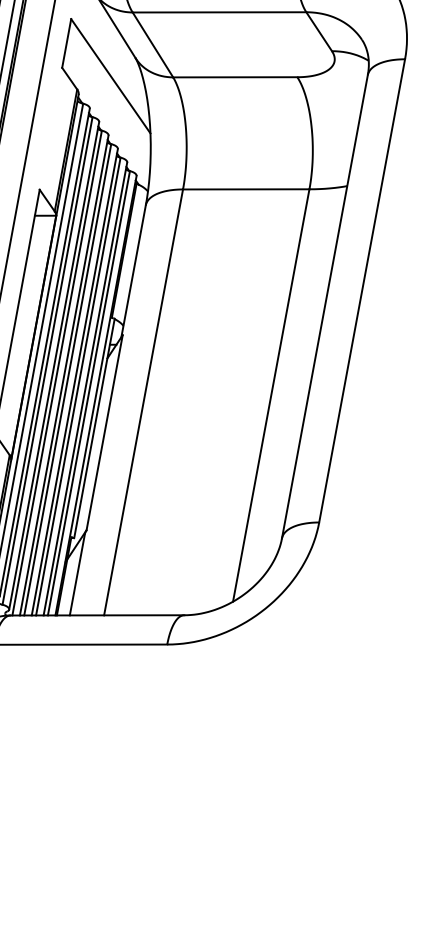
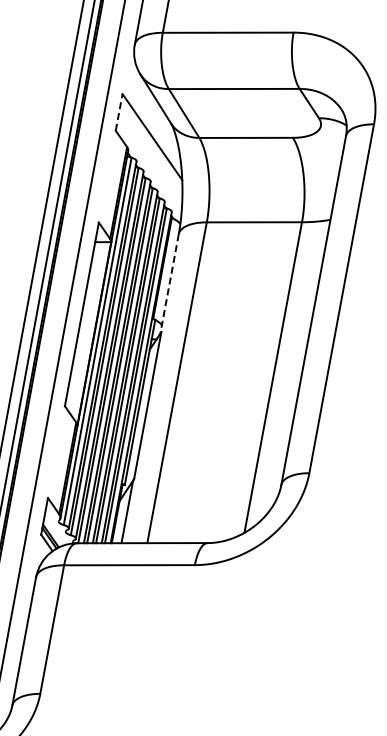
line: (67, 43) -> (119, 112), solid -> dashed
line: (133, 271) -> (169, 284), solid -> dashed

